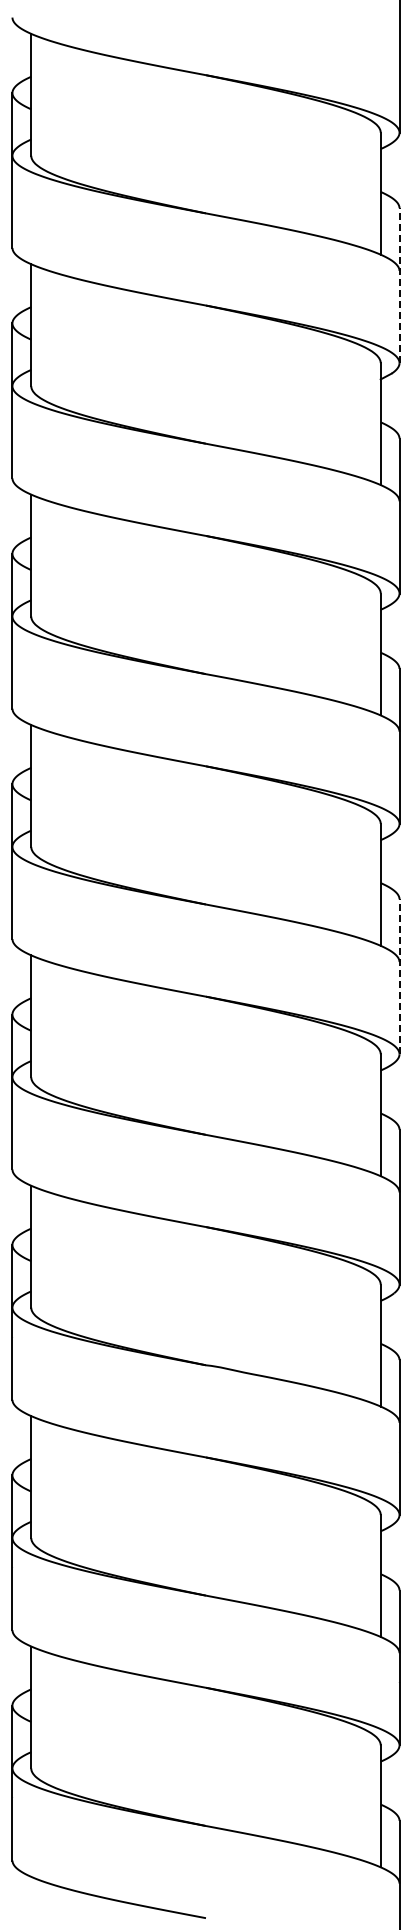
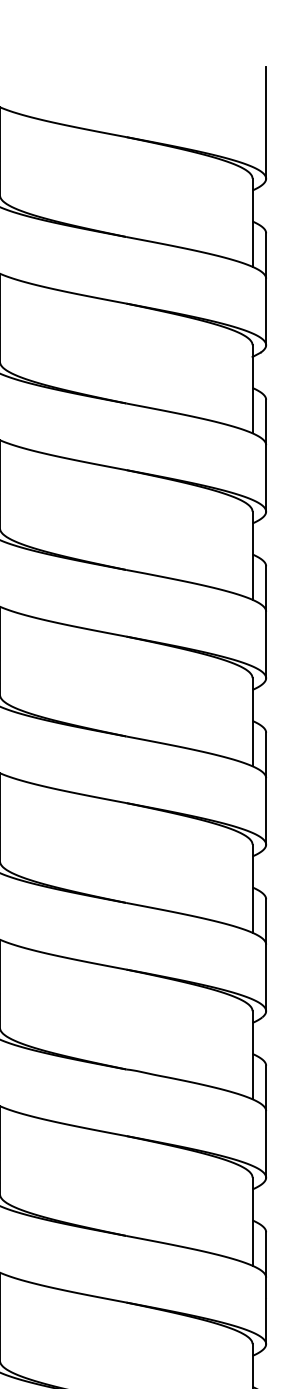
line: (399, 285) -> (266, 289), dashed -> solid
line: (399, 976) -> (266, 788), dashed -> solid

